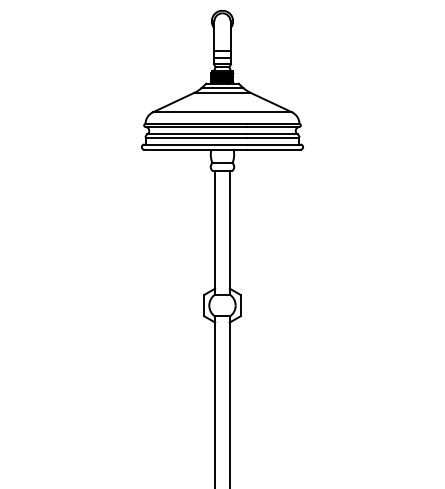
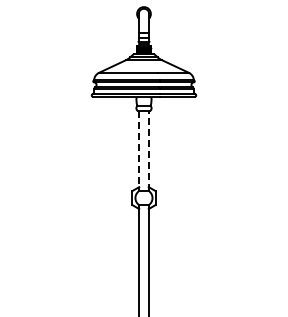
line: (229, 232) -> (148, 150), solid -> dashed
line: (215, 233) -> (139, 151), solid -> dashed

